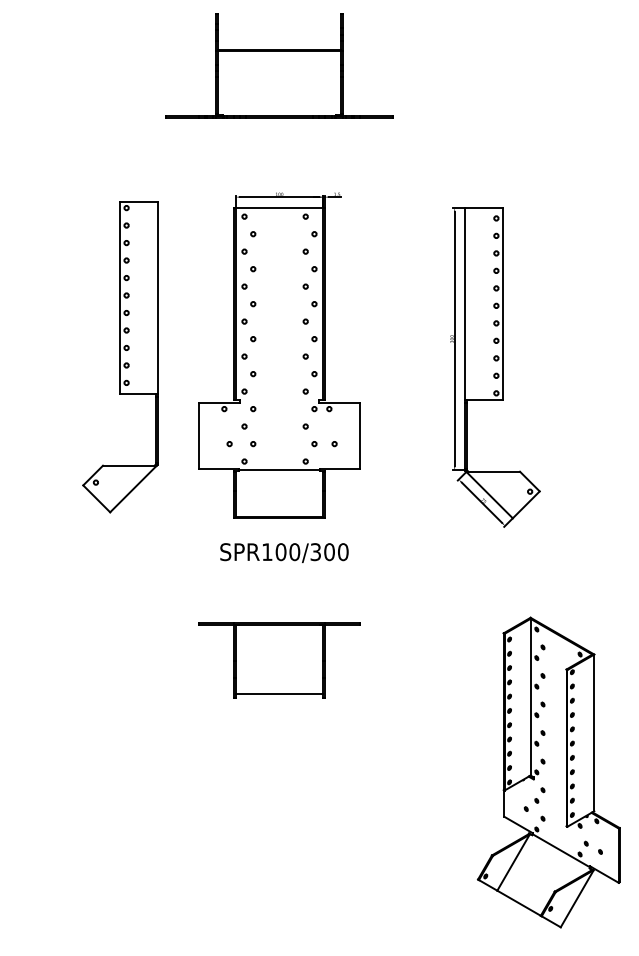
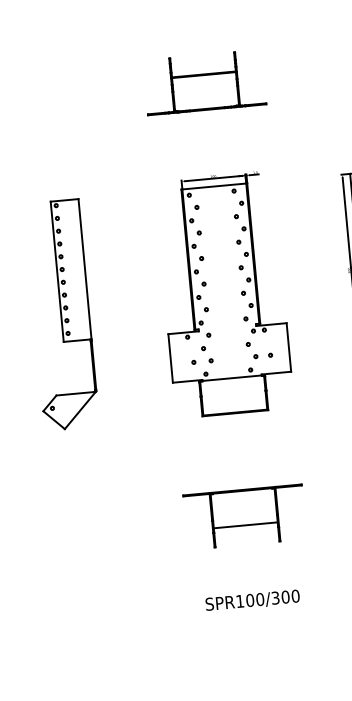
part: (279, 65) -> (204, 82), size x0.71
part: (120, 357) -> (61, 315), moved
text: (284, 552) -> (252, 600), moved
line: (279, 693) -> (245, 525), moved

